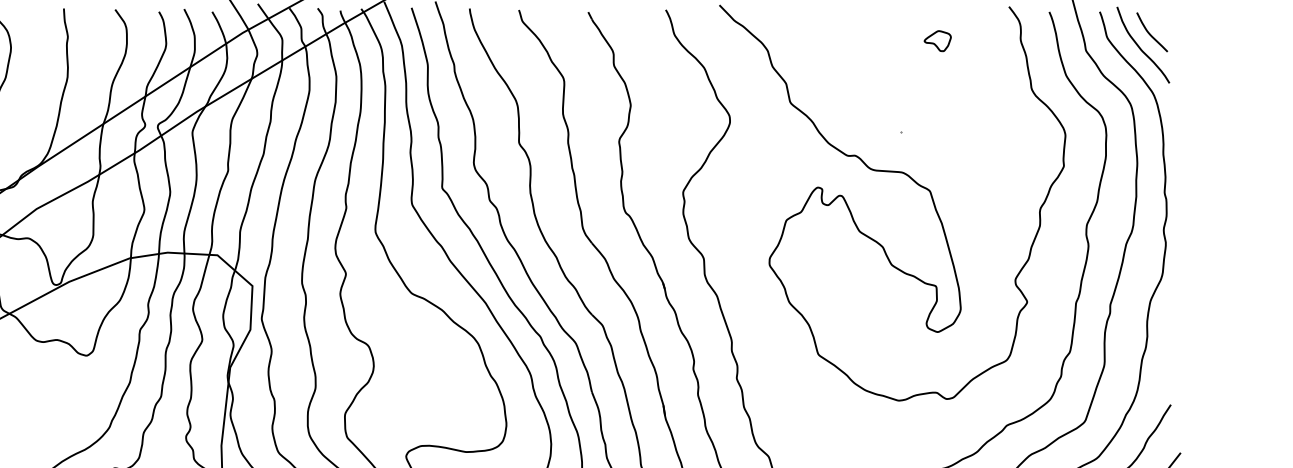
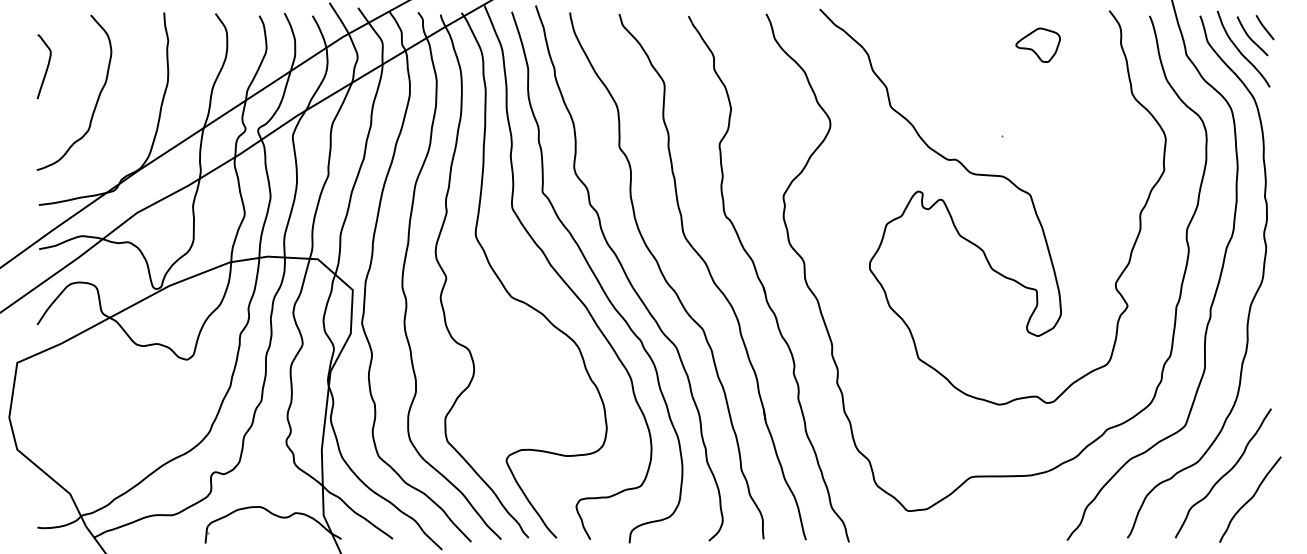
line: (1164, 23) -> (1264, 27), added
part: (937, 40) -> (1037, 44), size x1.67

